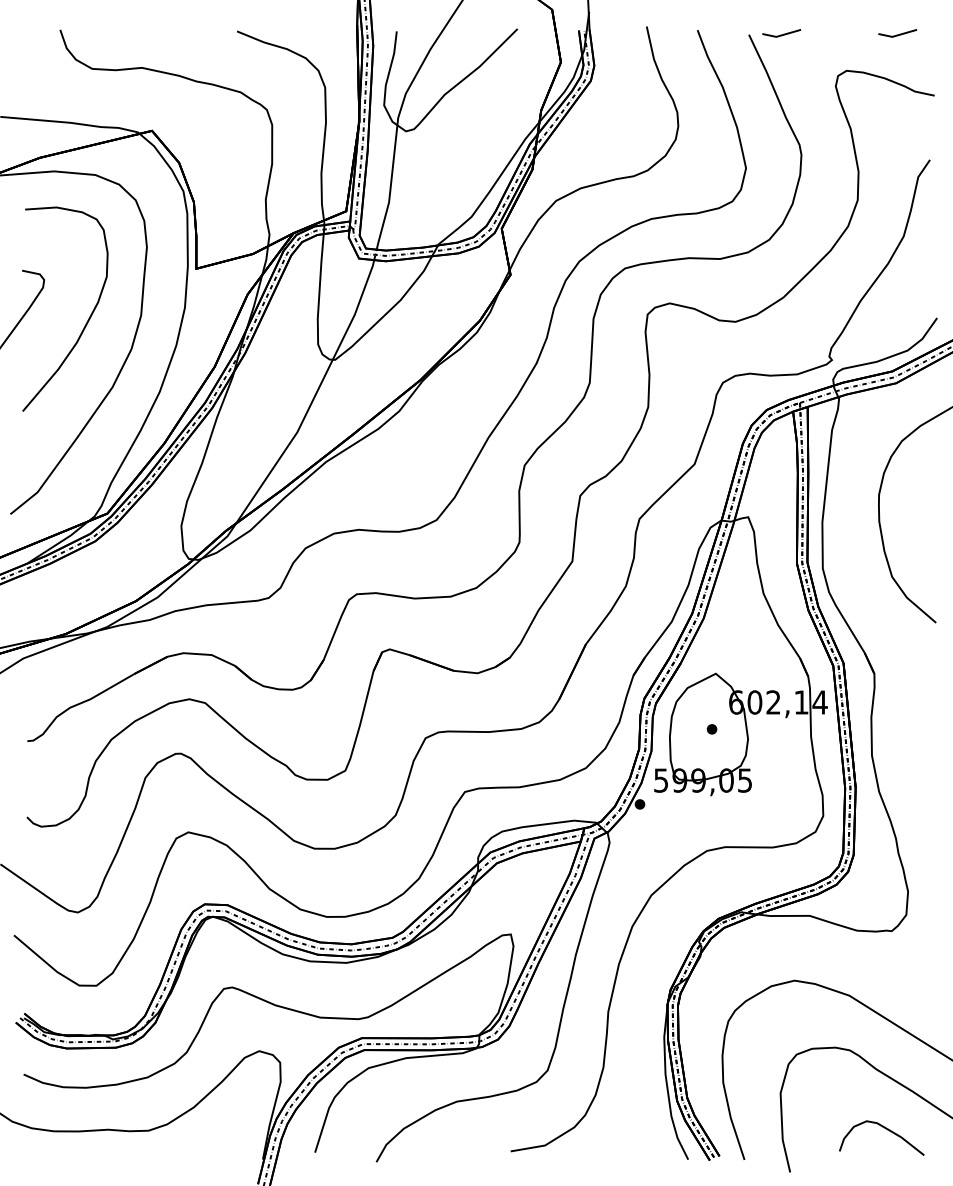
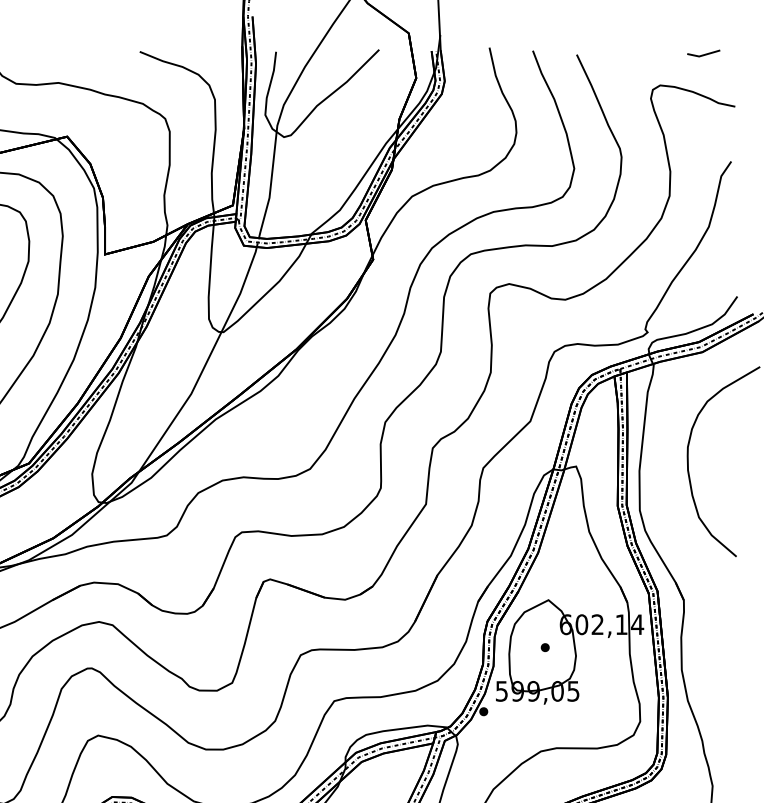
line: (781, 34) -> (604, 54), removed

